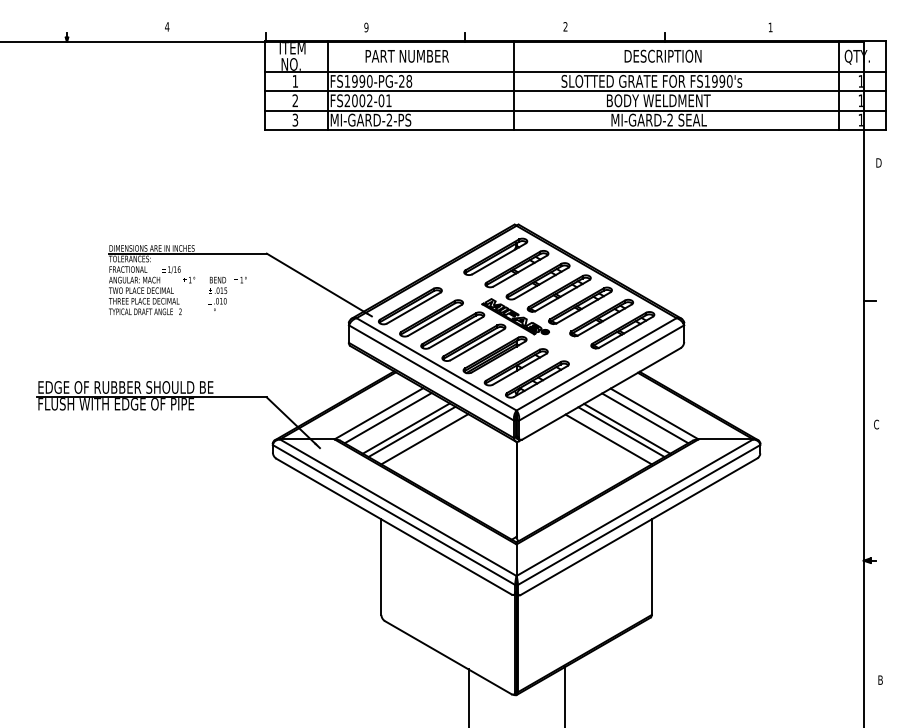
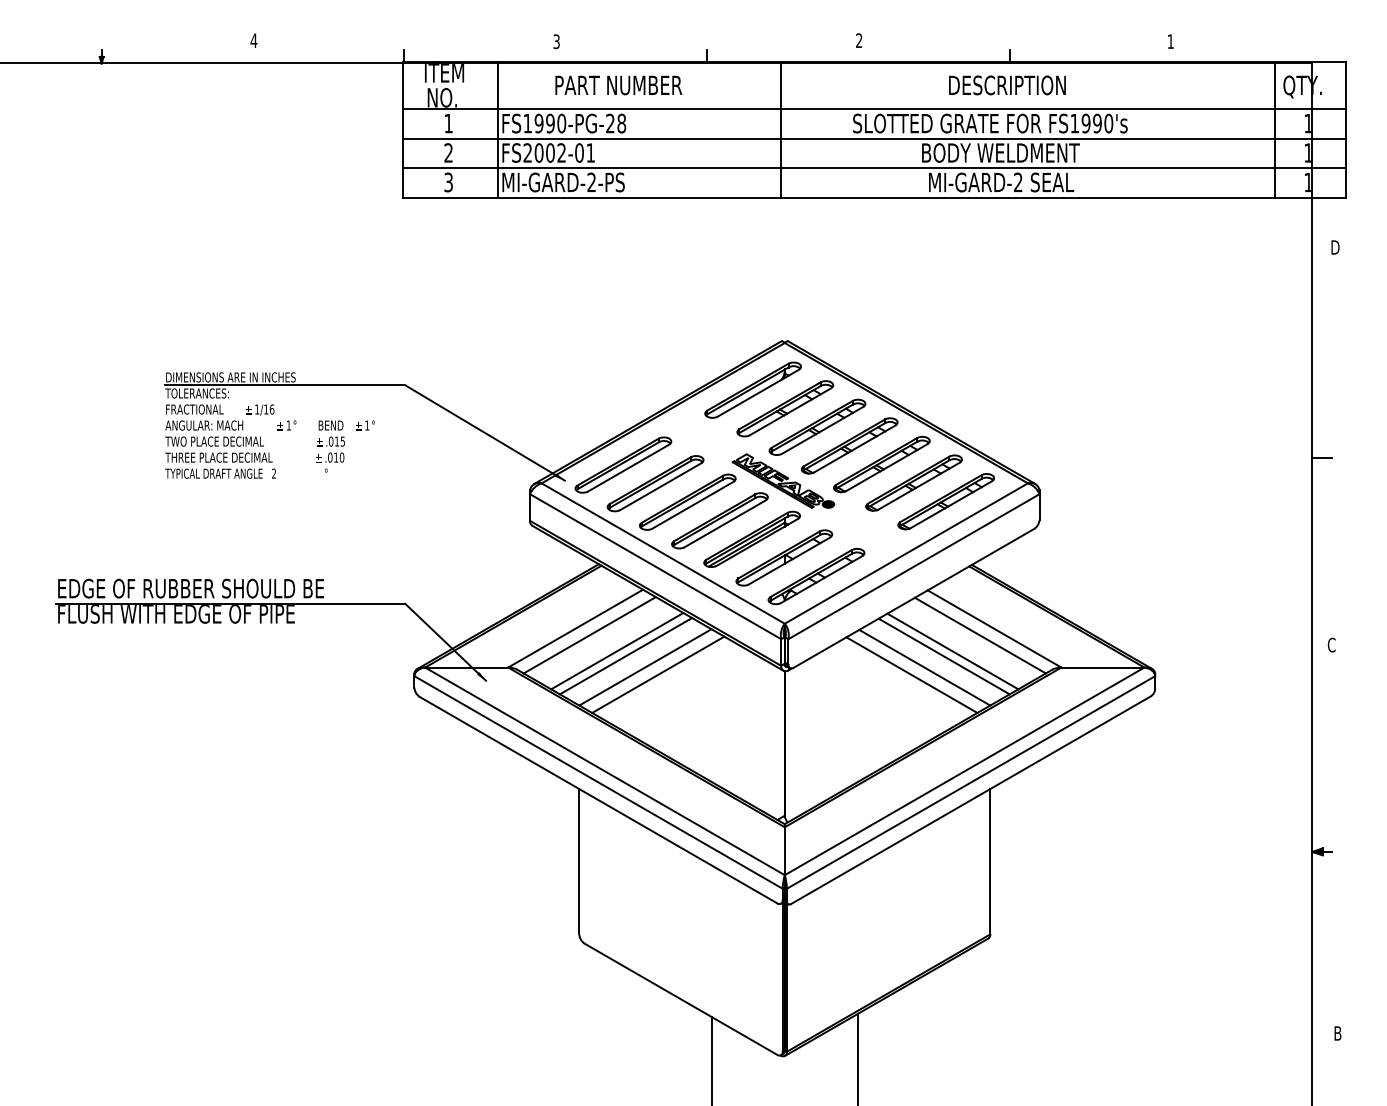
text: (366, 26) -> (556, 40), 9 -> 3
line: (432, 444) -> (657, 675), added
line: (600, 444) -> (912, 675), added

